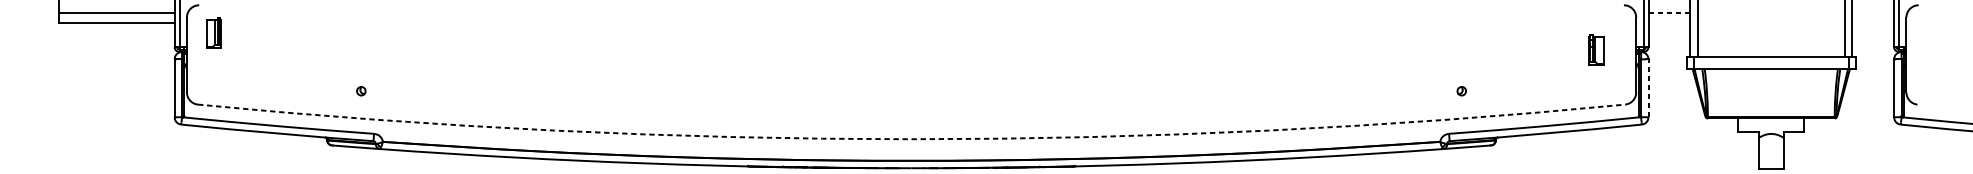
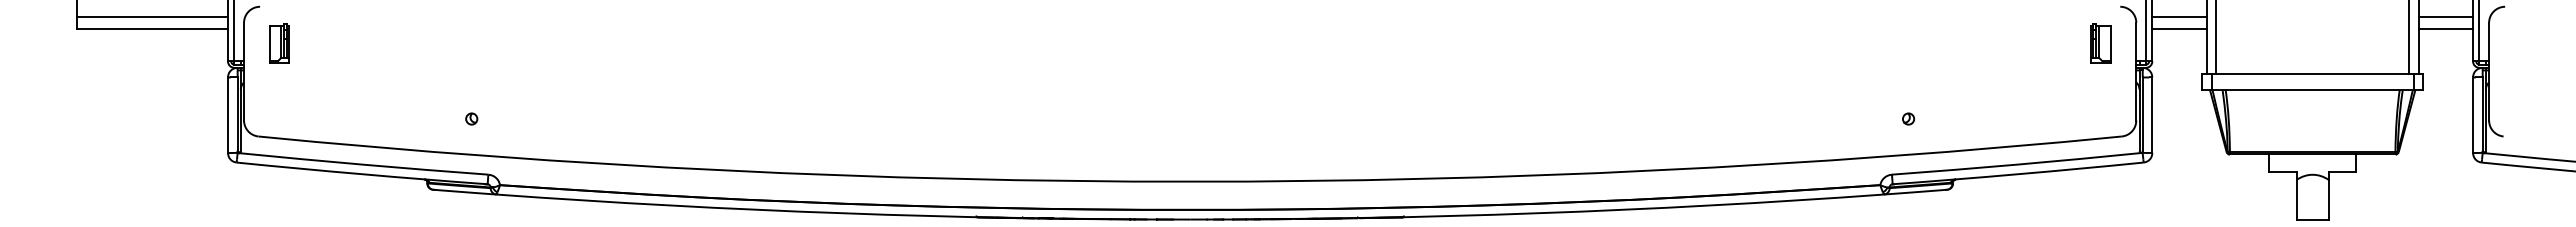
line: (1669, 12) -> (2179, 16), dashed -> solid
line: (1873, 12) -> (2445, 16), added
line: (1669, 22) -> (2179, 29), added
line: (1873, 22) -> (2445, 29), added
part: (1595, 50) -> (2100, 43), moved
line: (1648, 88) -> (2152, 115), dashed -> solid
arc: (911, 139) -> (1190, 181), dashed -> solid

